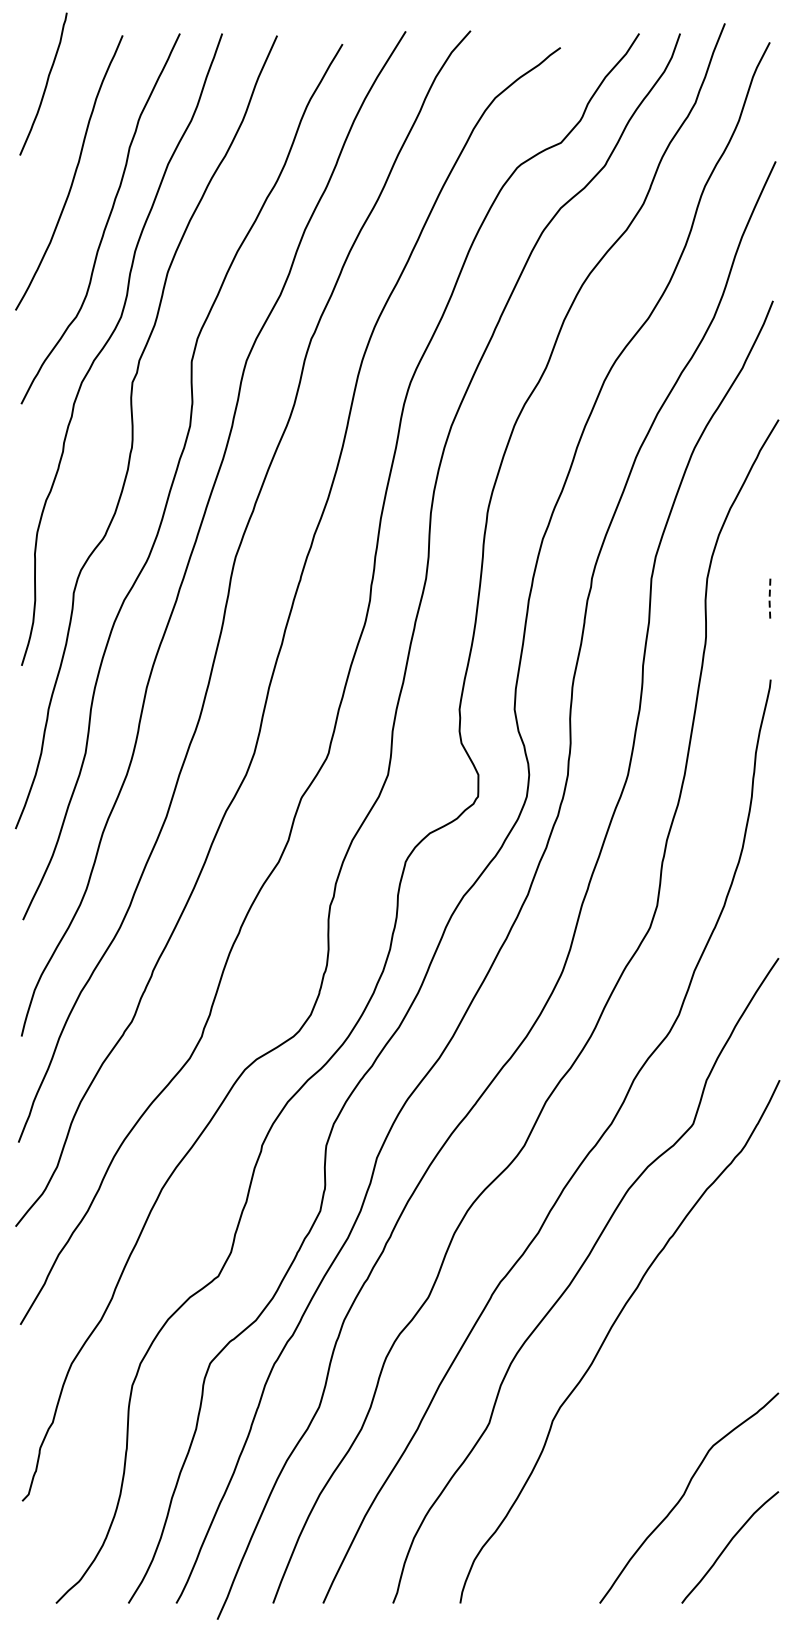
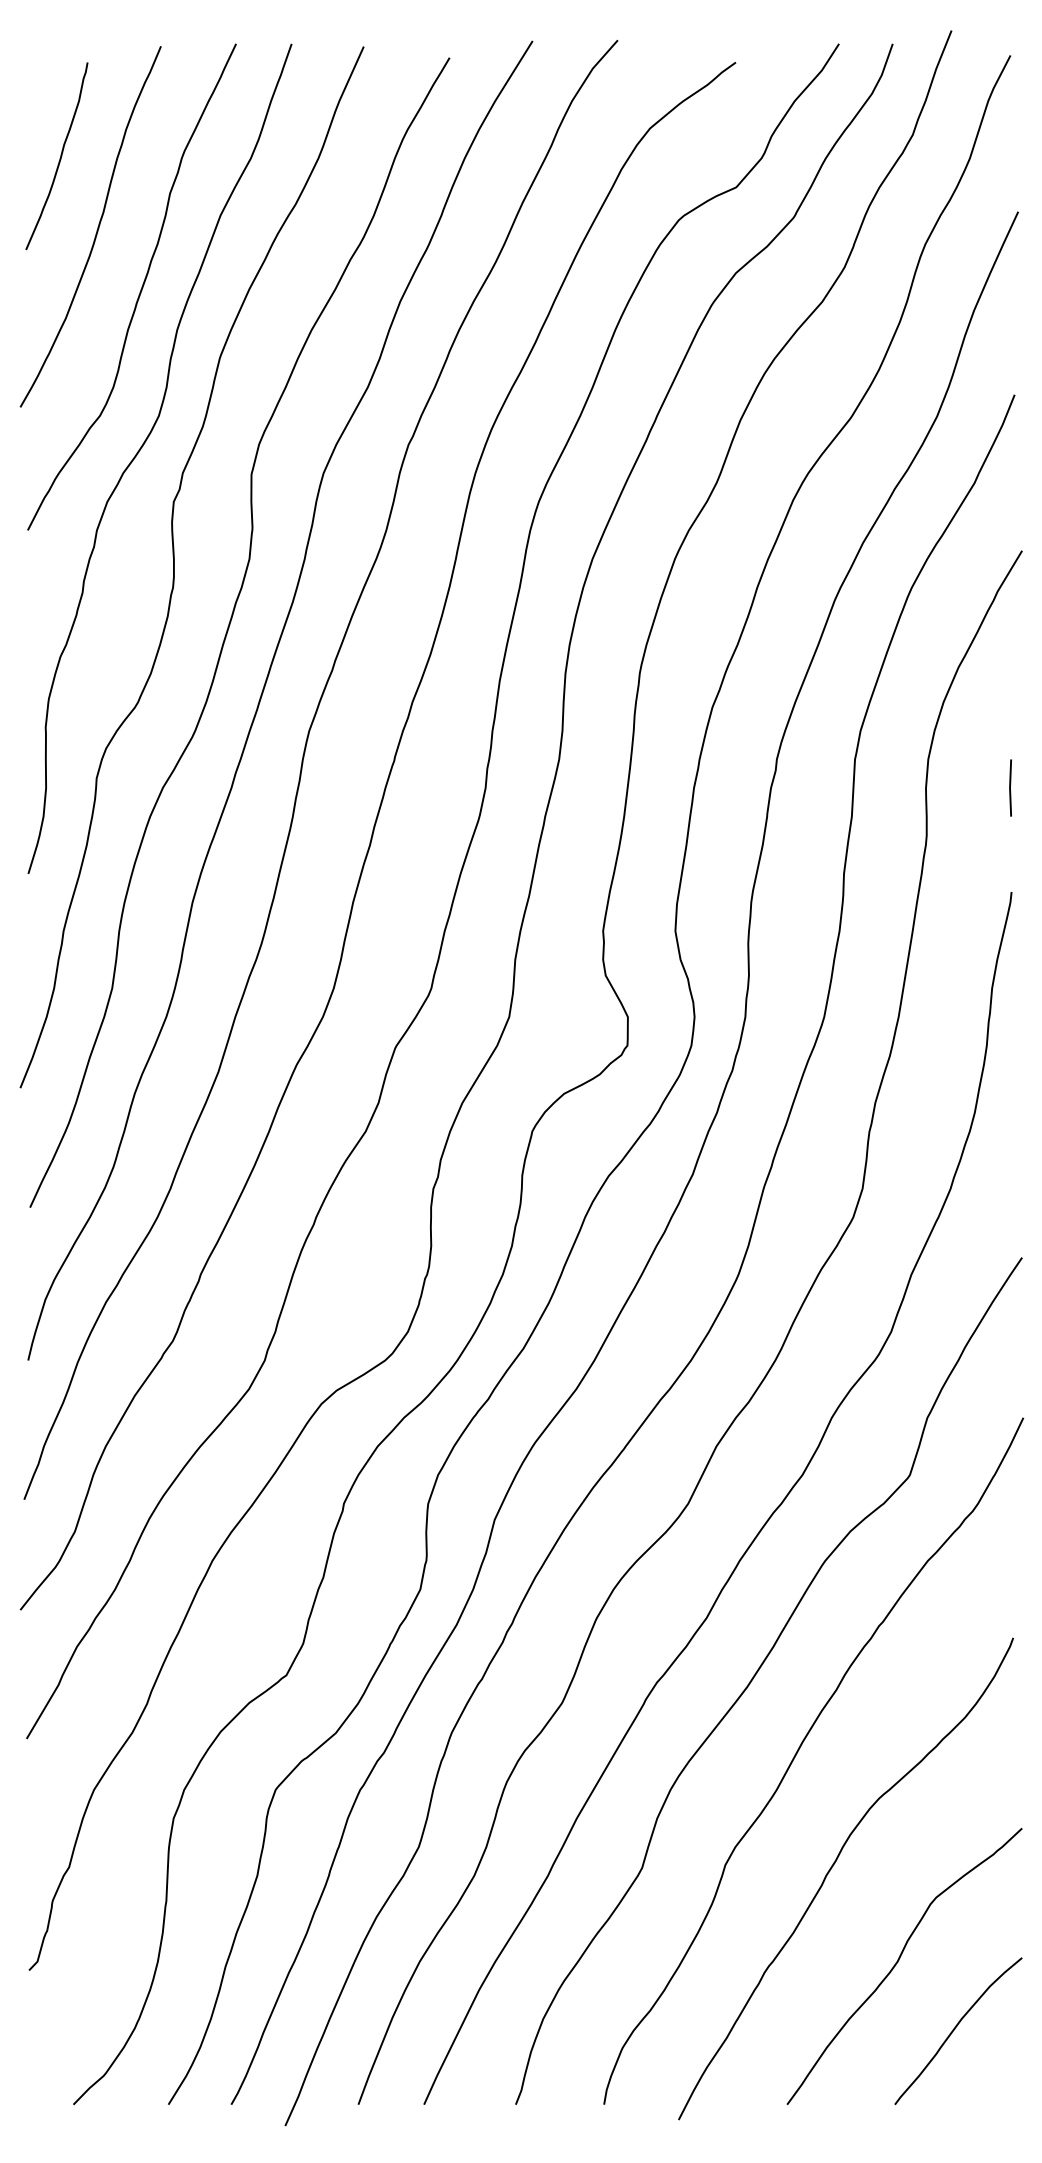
curve: (45, 84) -> (59, 156), moved
line: (769, 600) -> (1009, 788), dashed -> solid
curve: (634, 1423) -> (832, 1868), added

